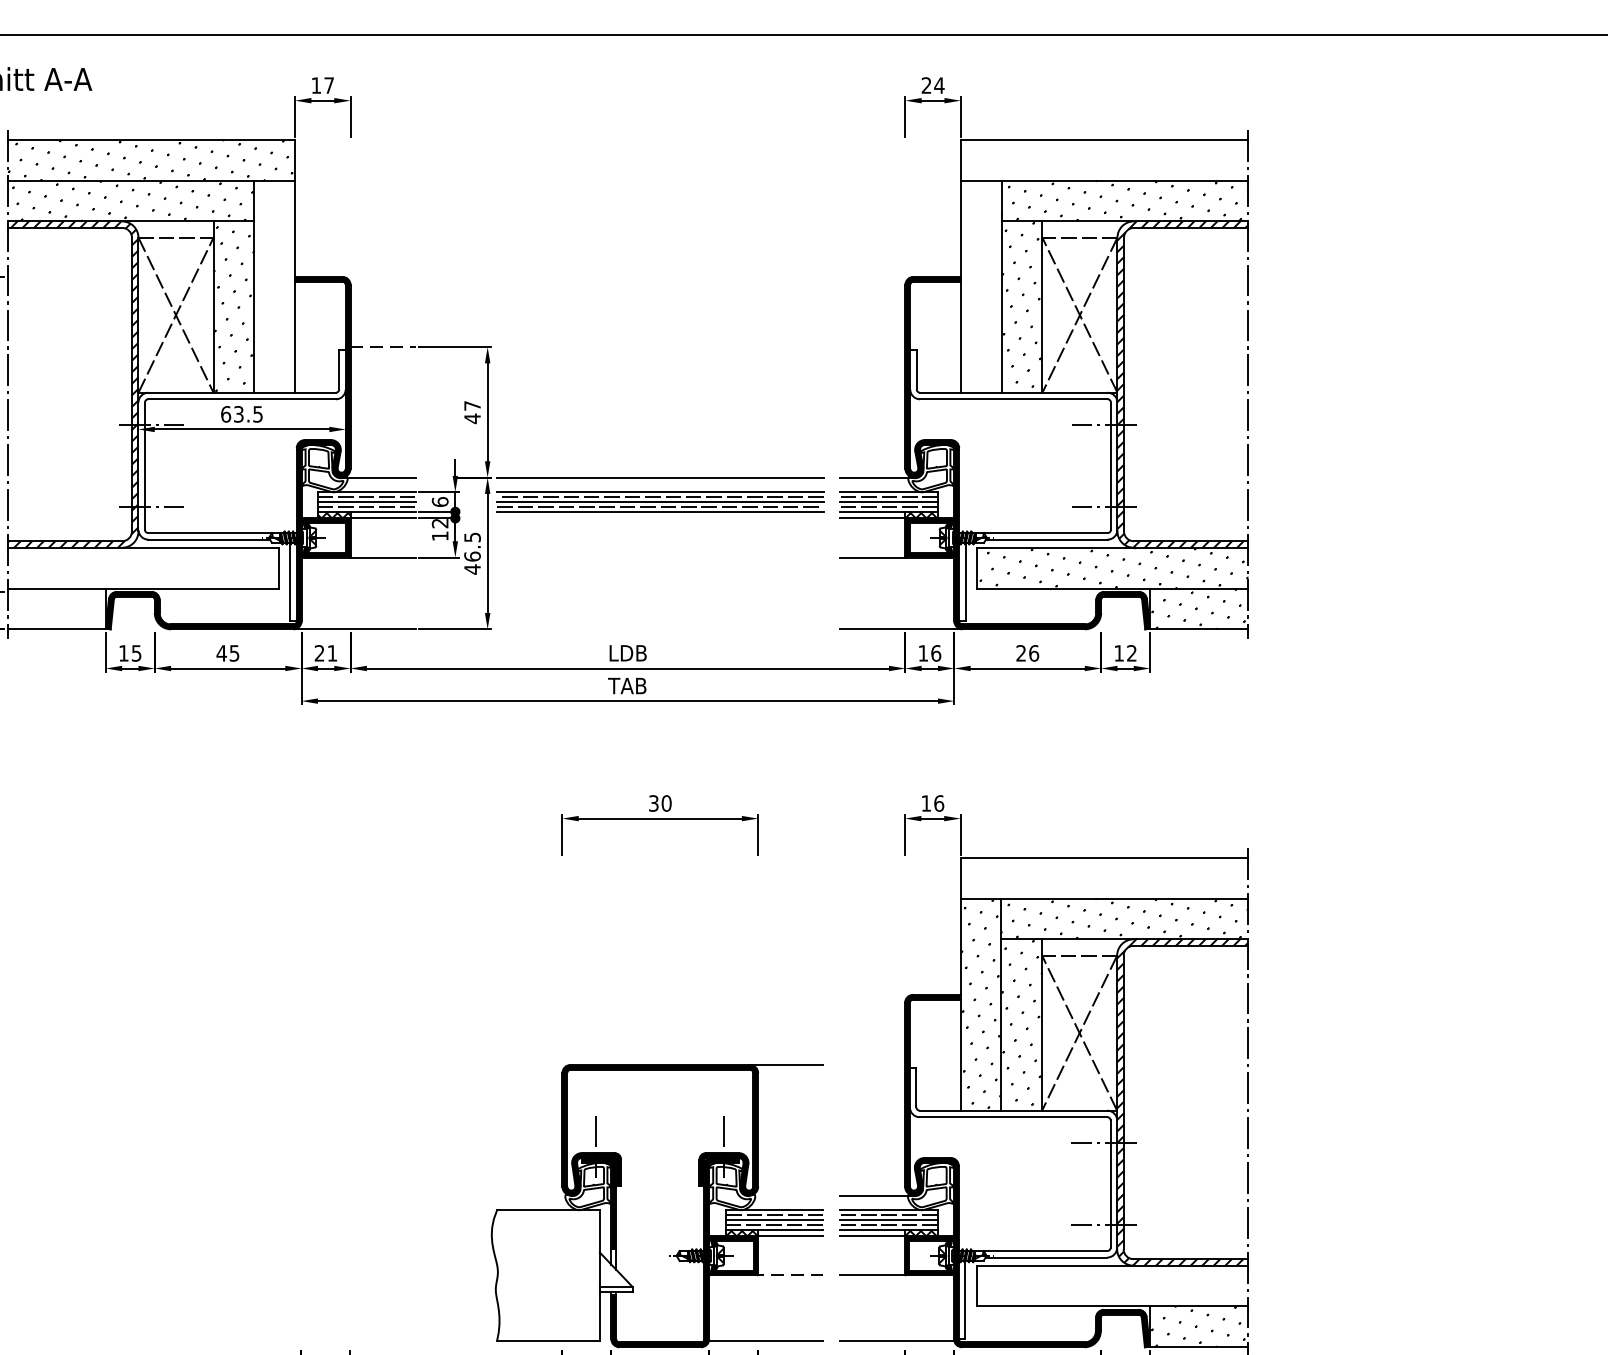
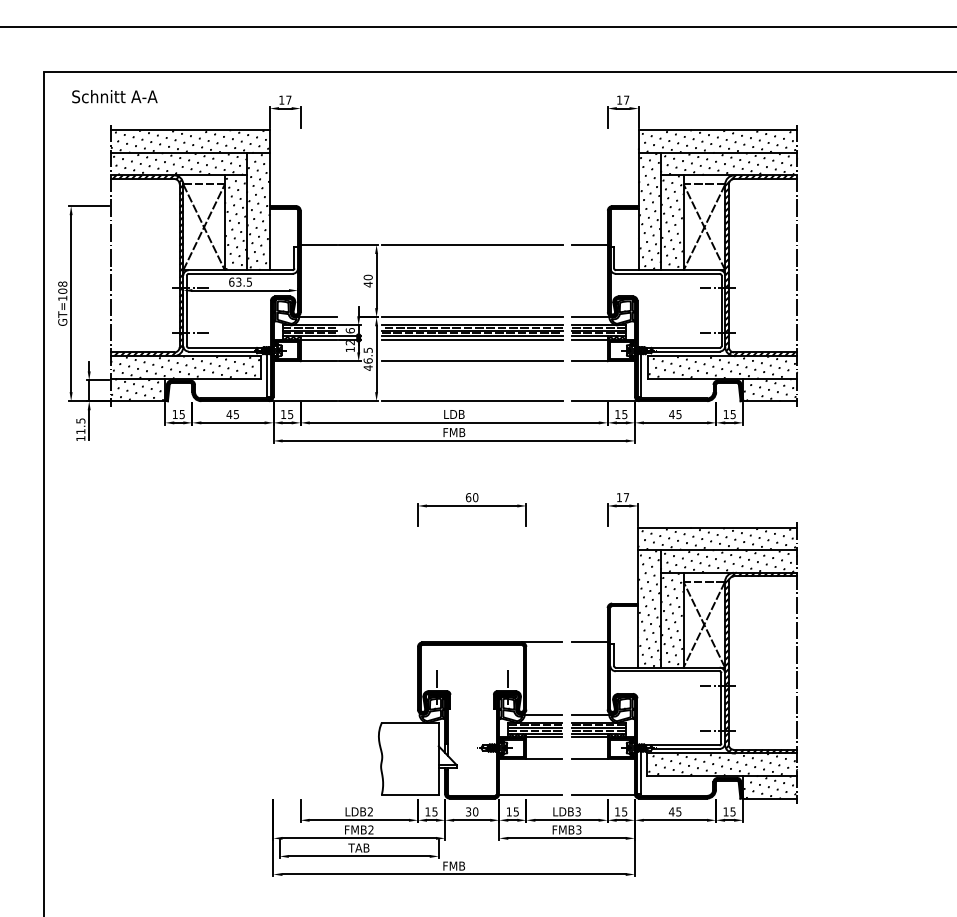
text: (933, 84) -> (623, 99), 24 -> 17
hatch: (1101, 160) -> (716, 141), added
hatch: (274, 286) -> (258, 211), added
hatch: (980, 286) -> (649, 211), added
line: (384, 346) -> (319, 244), dashed -> solid
line: (660, 346) -> (472, 244), added
line: (872, 346) -> (589, 244), added
text: (471, 405) -> (367, 277), 47 -> 40
line: (660, 517) -> (472, 339), added
line: (660, 557) -> (472, 361), added
hatch: (142, 568) -> (185, 367), added
hatch: (55, 608) -> (137, 389), added
line: (660, 629) -> (472, 401), added
text: (326, 653) -> (287, 414), 21 -> 15
text: (935, 653) -> (624, 414), 16 -> 15
text: (1027, 653) -> (675, 414), 26 -> 45
text: (1130, 653) -> (732, 414), 12 -> 15
text: (628, 685) -> (454, 432), TAB -> FMB
text: (653, 803) -> (468, 497), 30 -> 60
text: (939, 803) -> (626, 497), 16 -> 17
hatch: (1101, 877) -> (716, 538), added
line: (872, 1065) -> (589, 642), added
line: (785, 1195) -> (541, 714), added
line: (789, 1274) -> (543, 758), dashed -> solid
hatch: (1112, 1285) -> (722, 764), added

